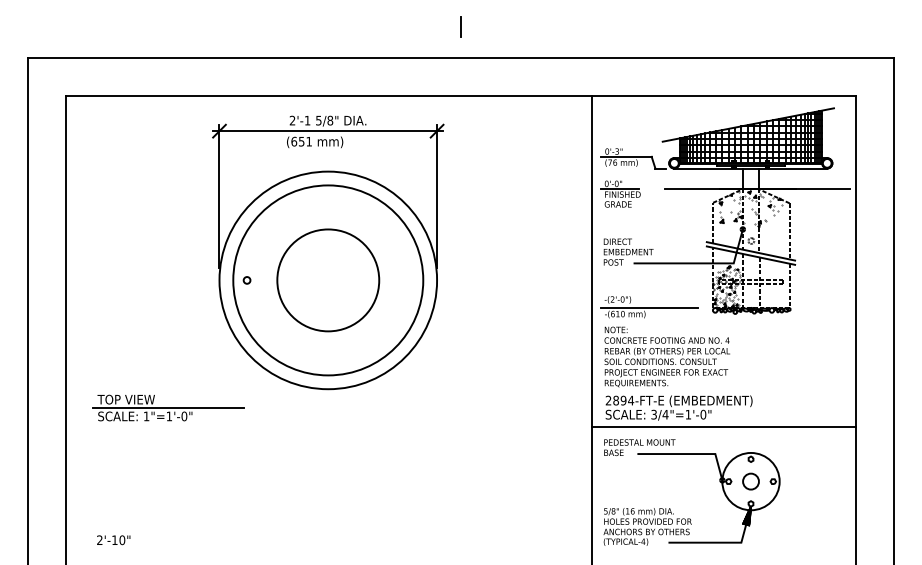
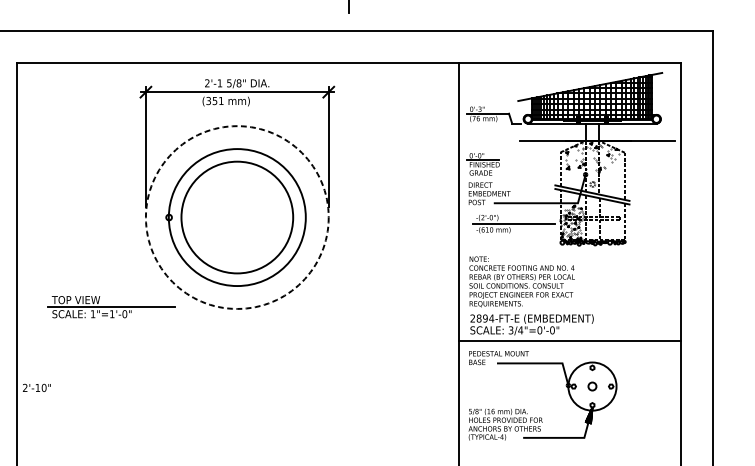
text: (294, 141) -> (208, 100), (651 -> (351
part: (620, 193) -> (482, 163), moved
circle: (328, 280) -> (237, 217), size x0.7
circle: (328, 280) -> (237, 217), size x1.6
circle: (328, 280) -> (237, 217), solid -> dashed
part: (649, 307) -> (513, 224), moved
part: (168, 407) -> (111, 306), moved
text: (688, 414) -> (539, 330), 3/4"=1'-0" -> 3/4"=0'-0"
circle: (750, 481) -> (592, 386), size x0.6
text: (113, 540) -> (36, 388), moved

